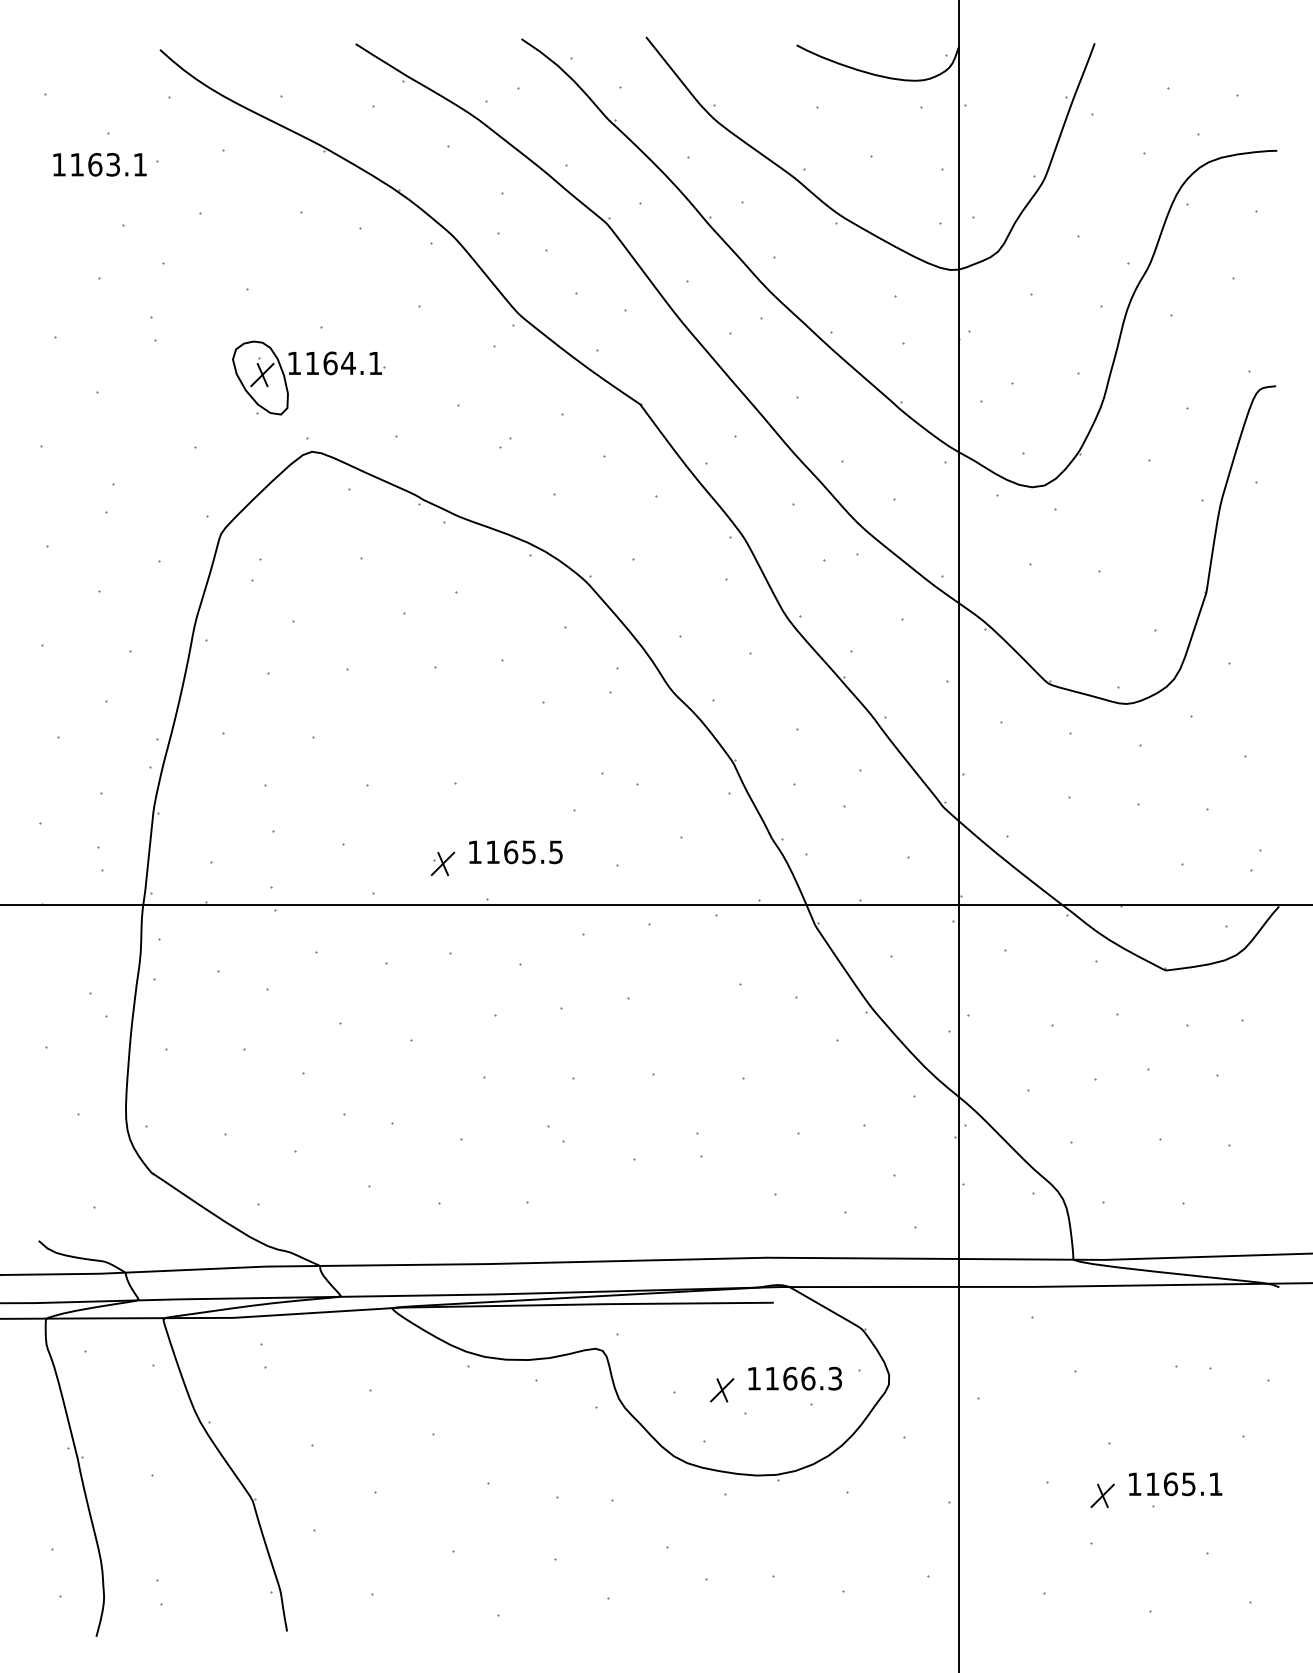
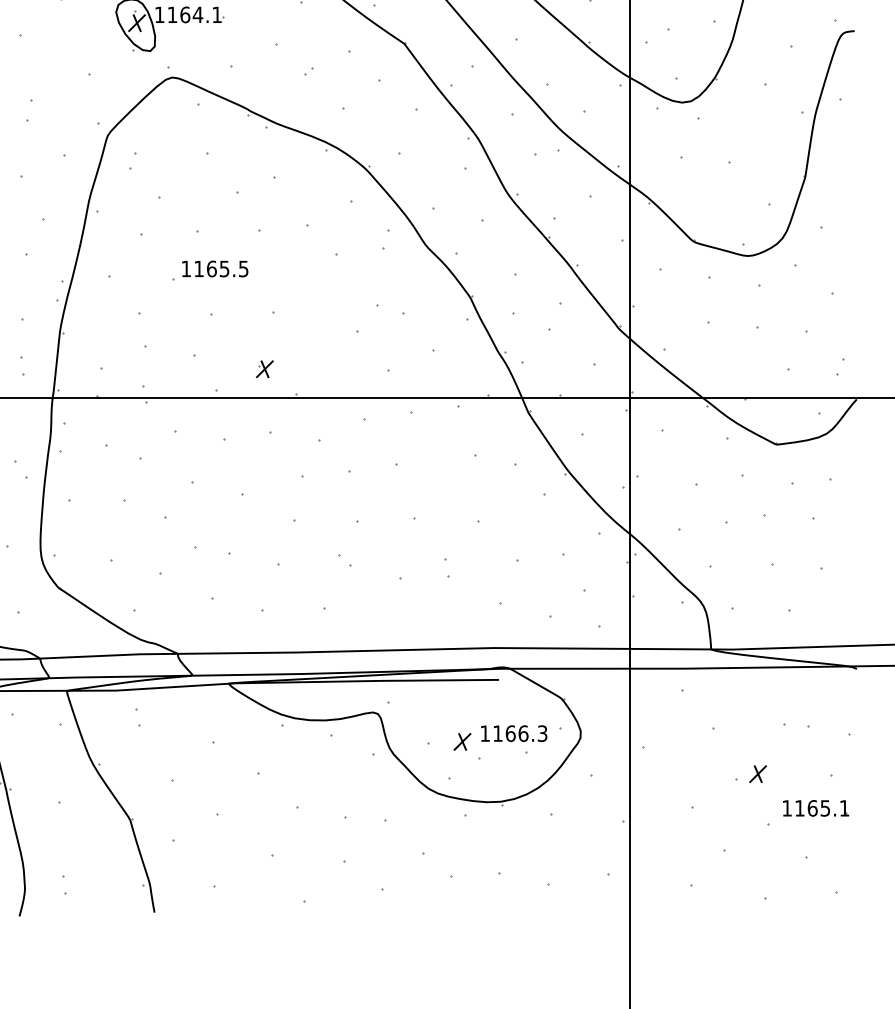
text: (515, 852) -> (214, 269), moved
part: (1175, 1484) -> (815, 808), moved
part: (1102, 1495) -> (757, 773), moved

